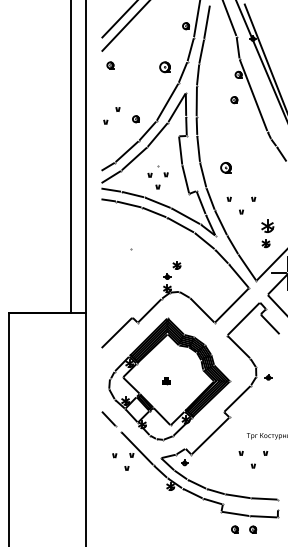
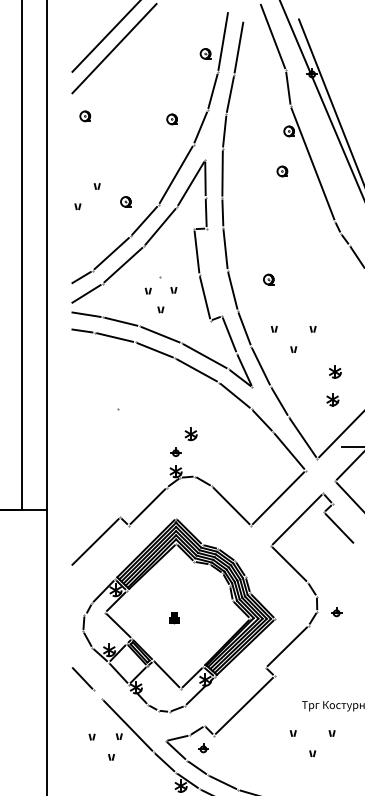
part: (164, 67) -> (171, 119), size x0.62
part: (225, 168) -> (268, 280), size x0.62
part: (267, 225) -> (335, 370), size x0.62

